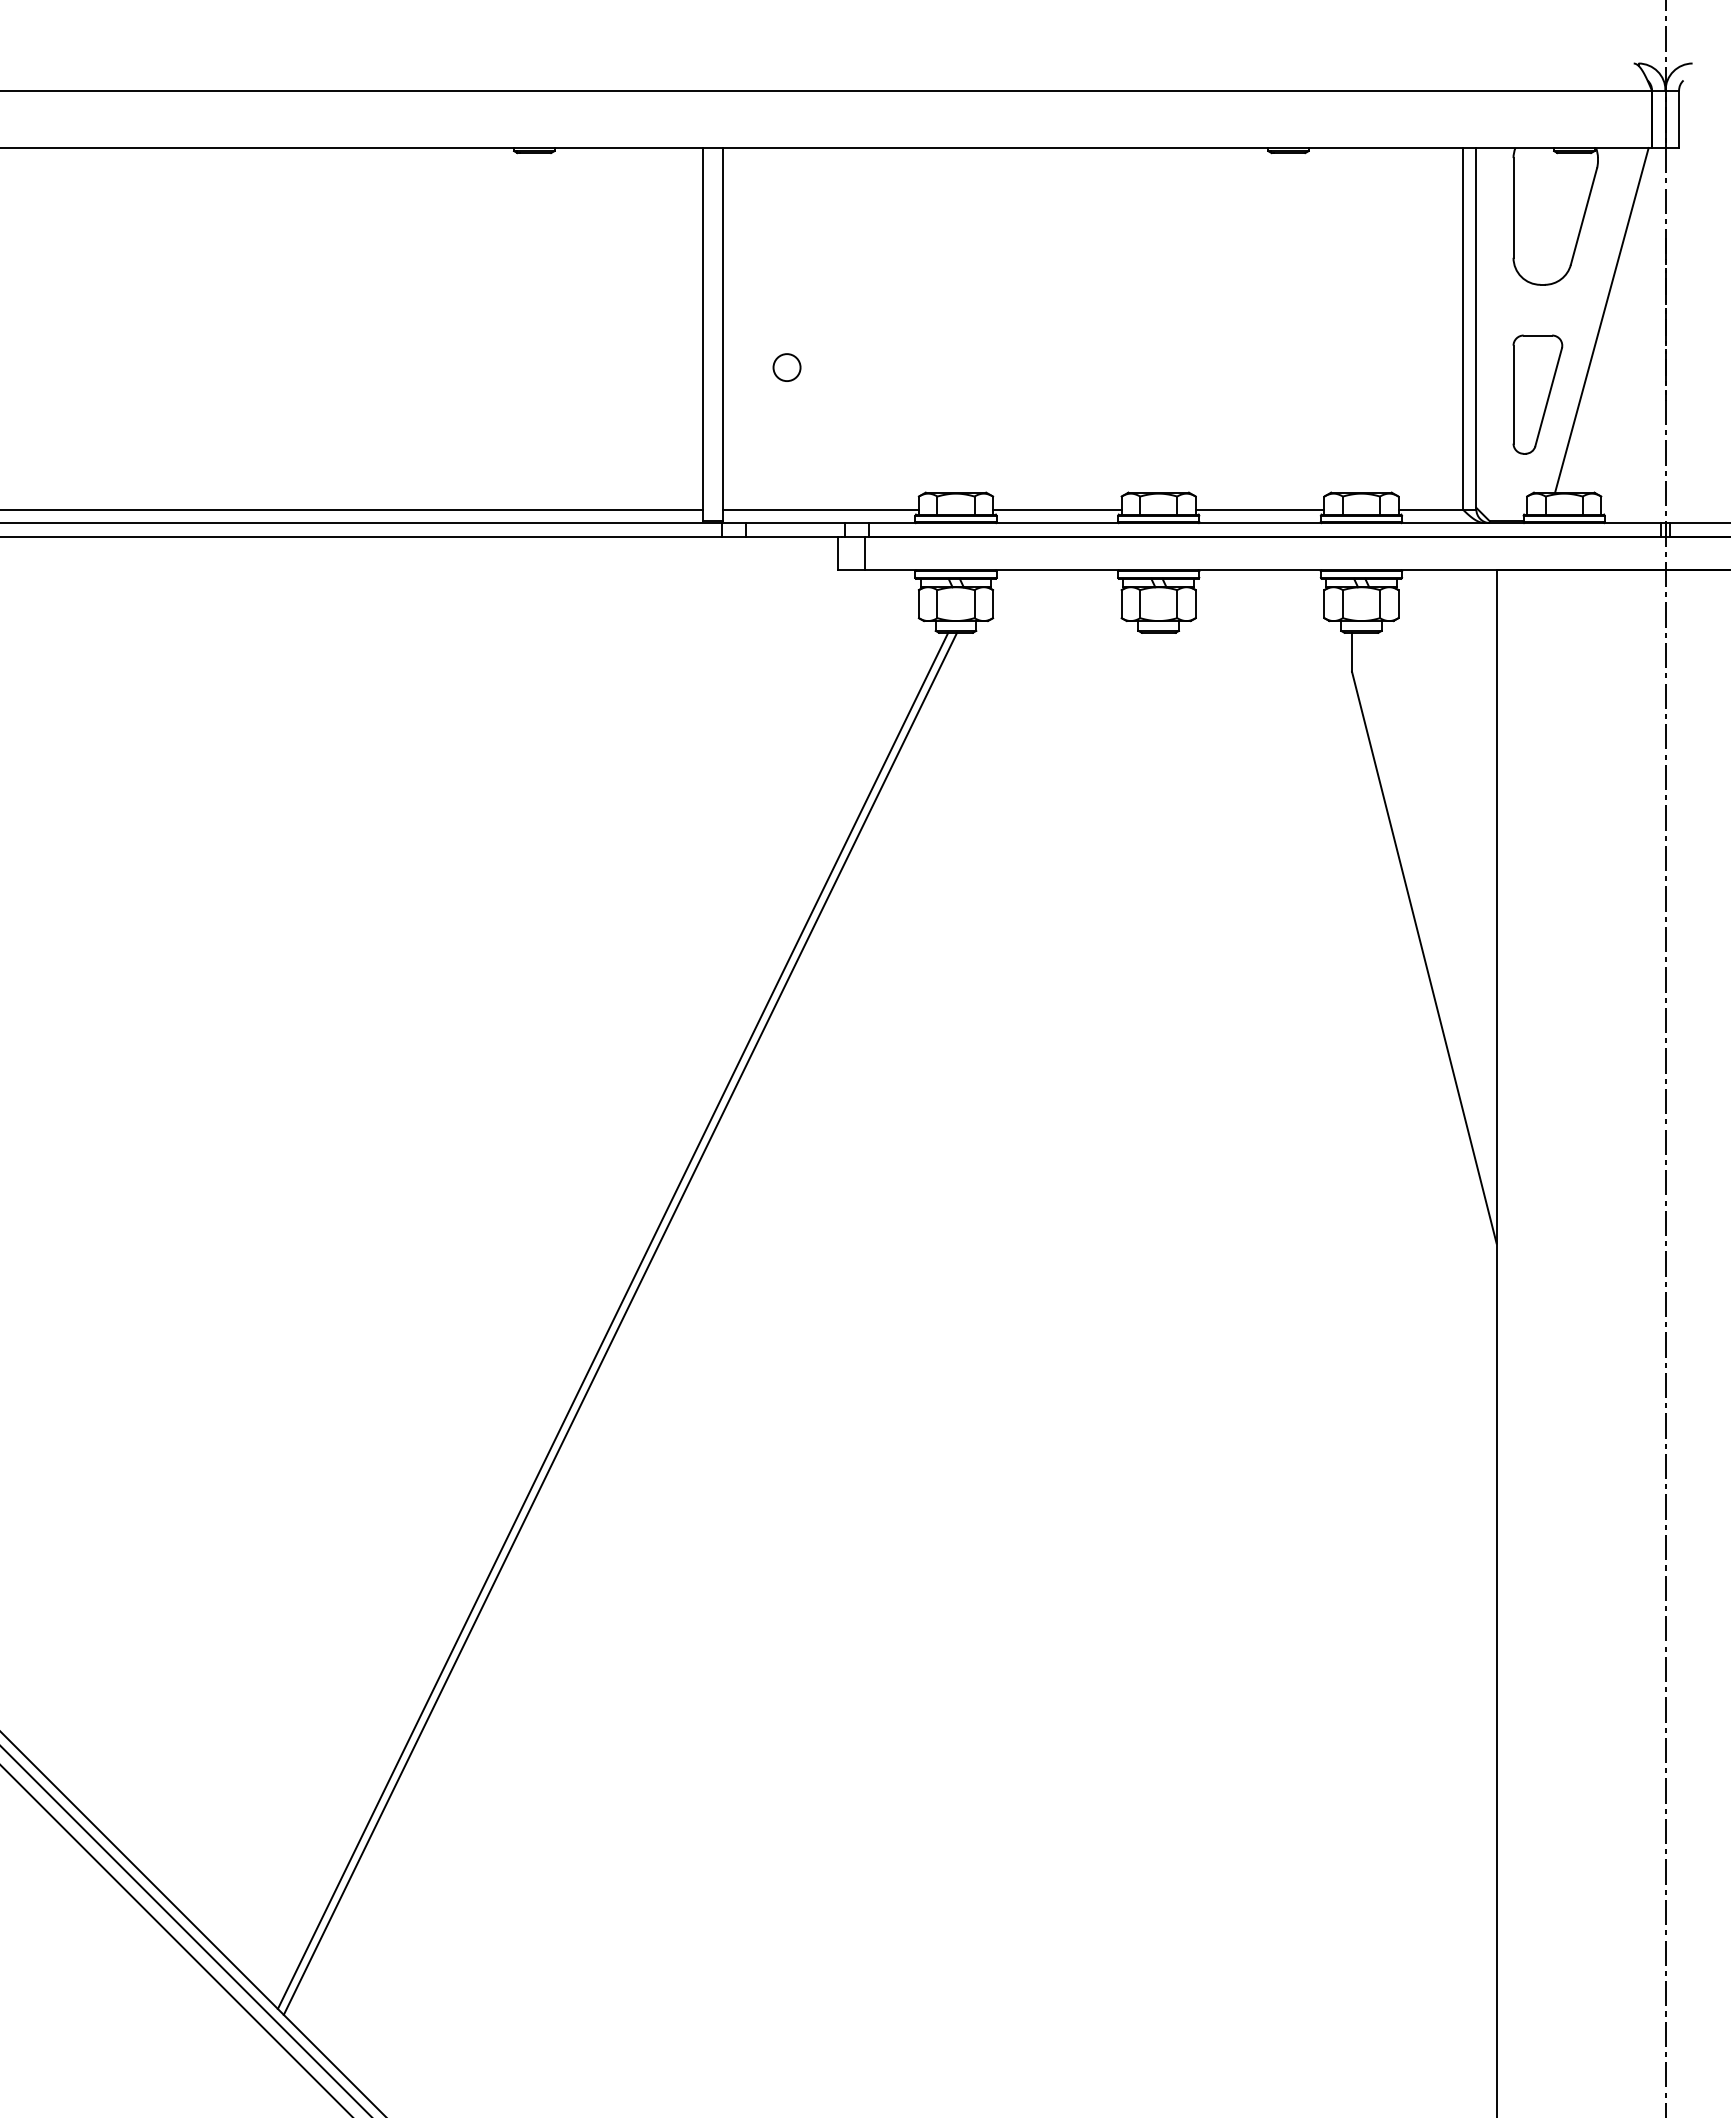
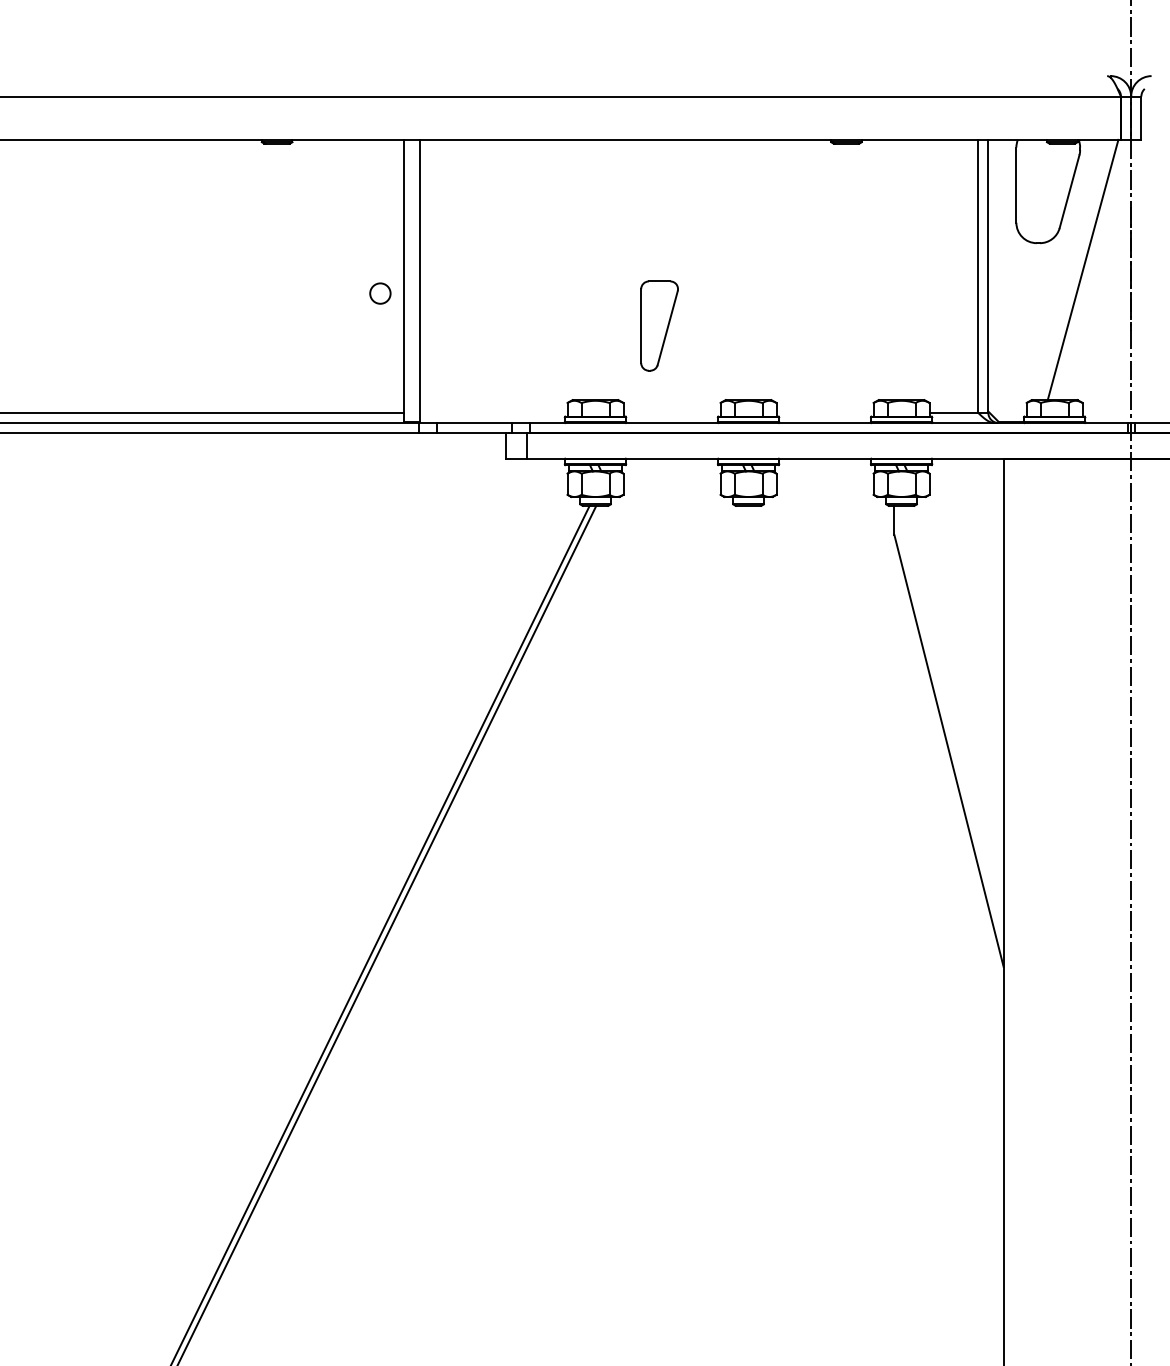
circle: (786, 367) -> (379, 293), moved
part: (1537, 394) -> (659, 325), moved
line: (820, 509) -> (493, 412), removed
line: (1057, 509) -> (672, 412), removed
line: (1259, 509) -> (824, 412), removed

